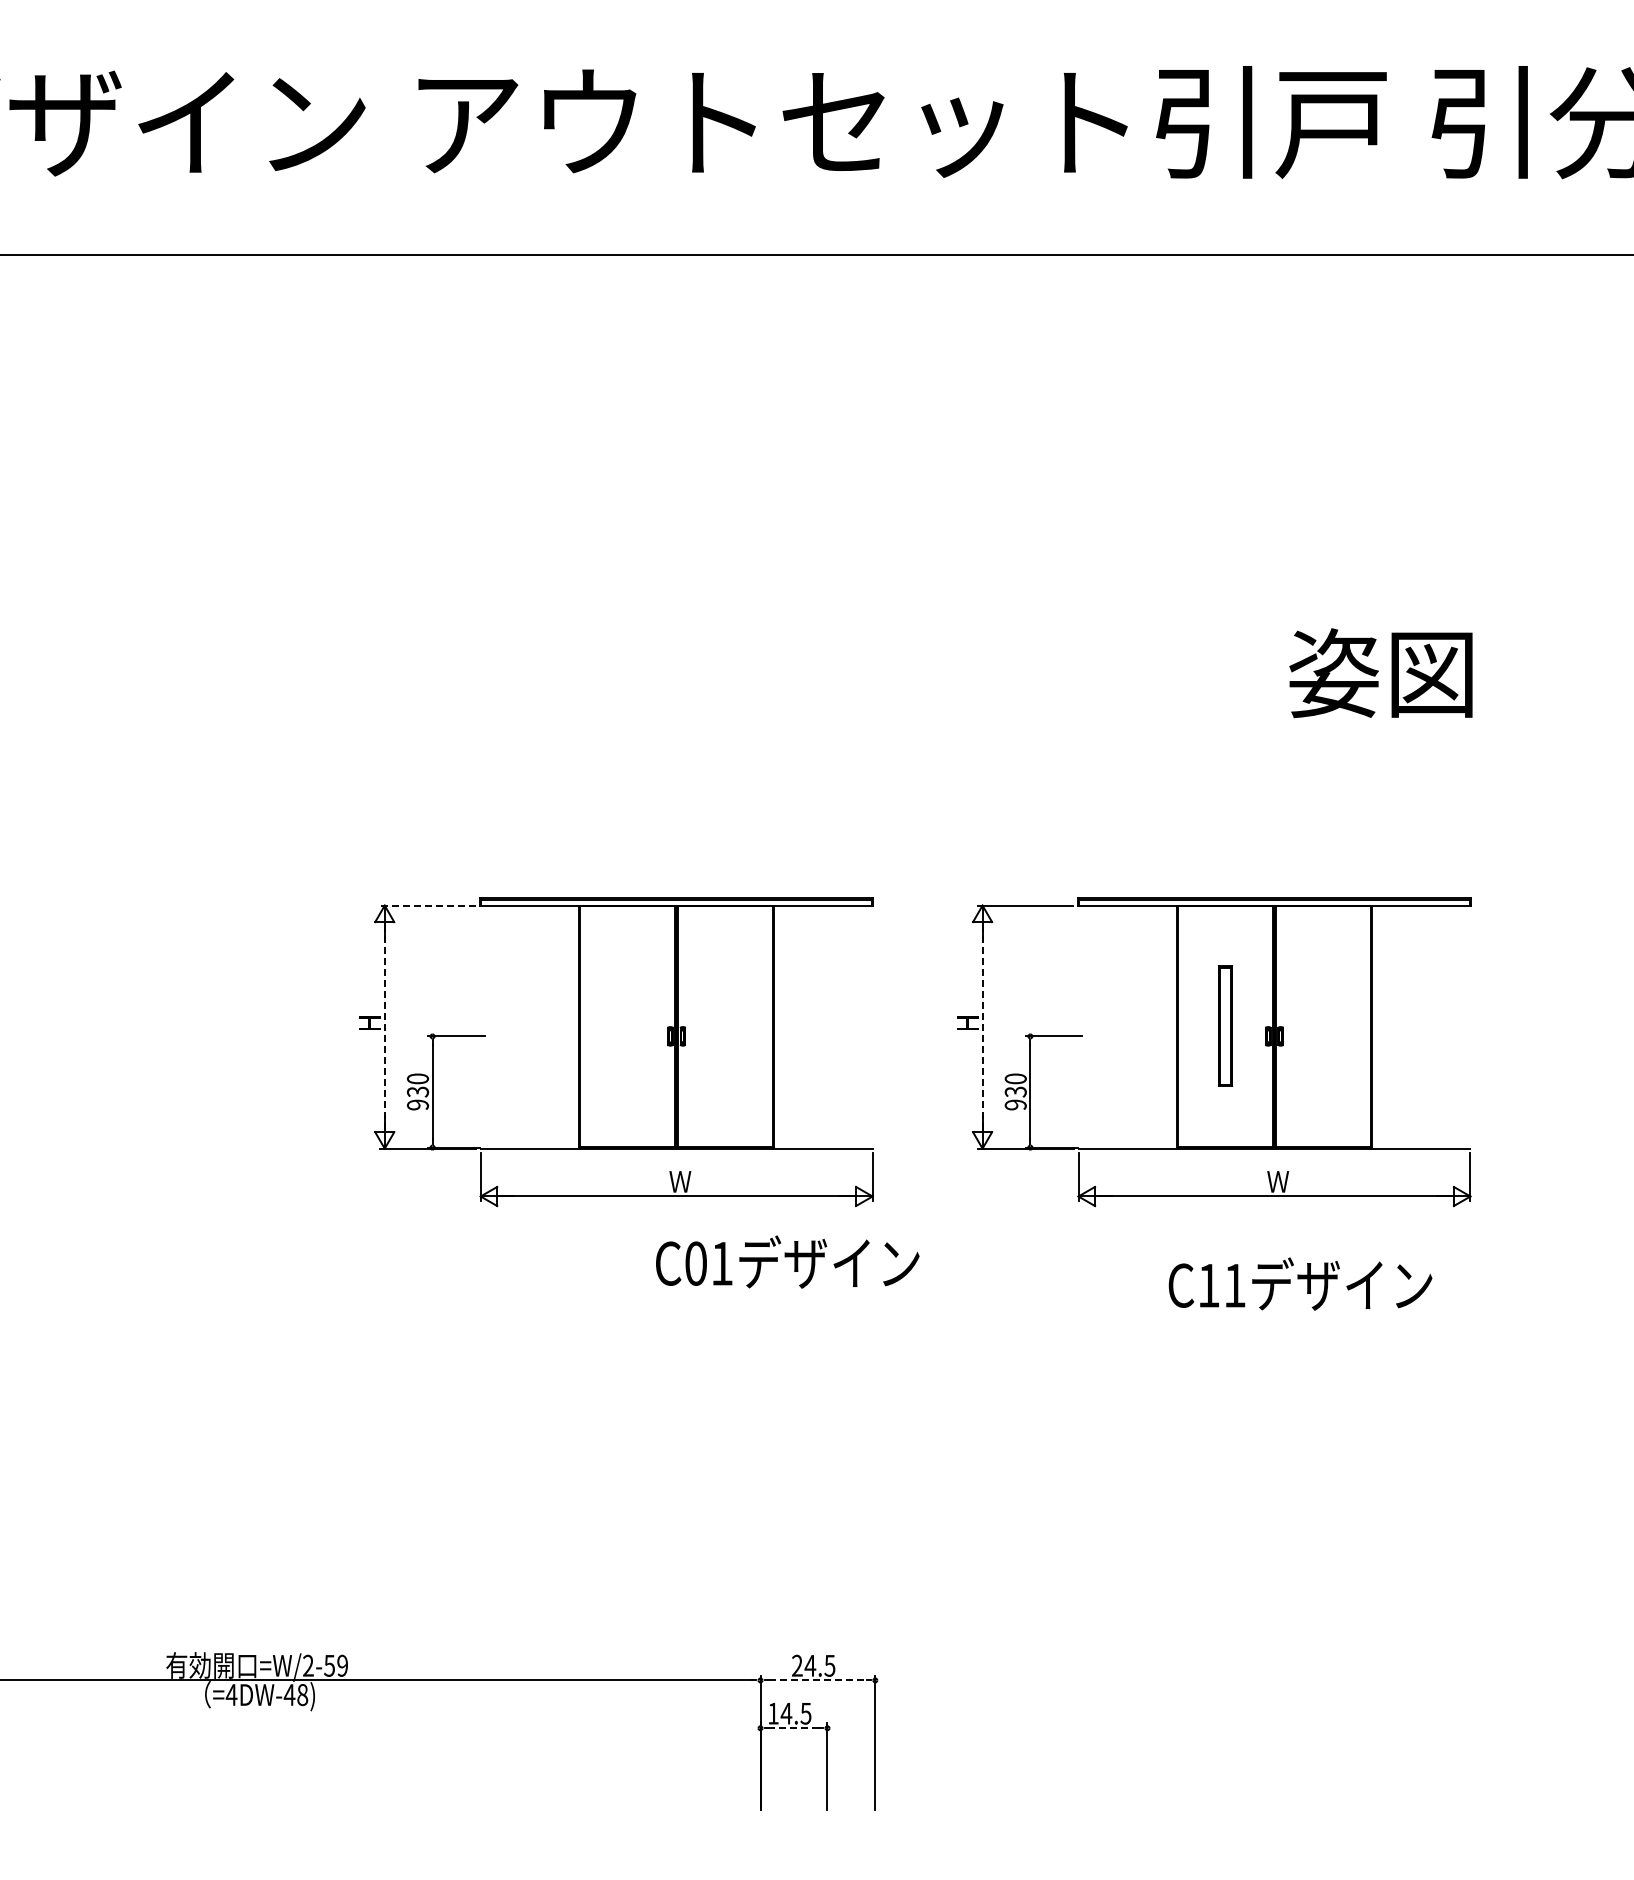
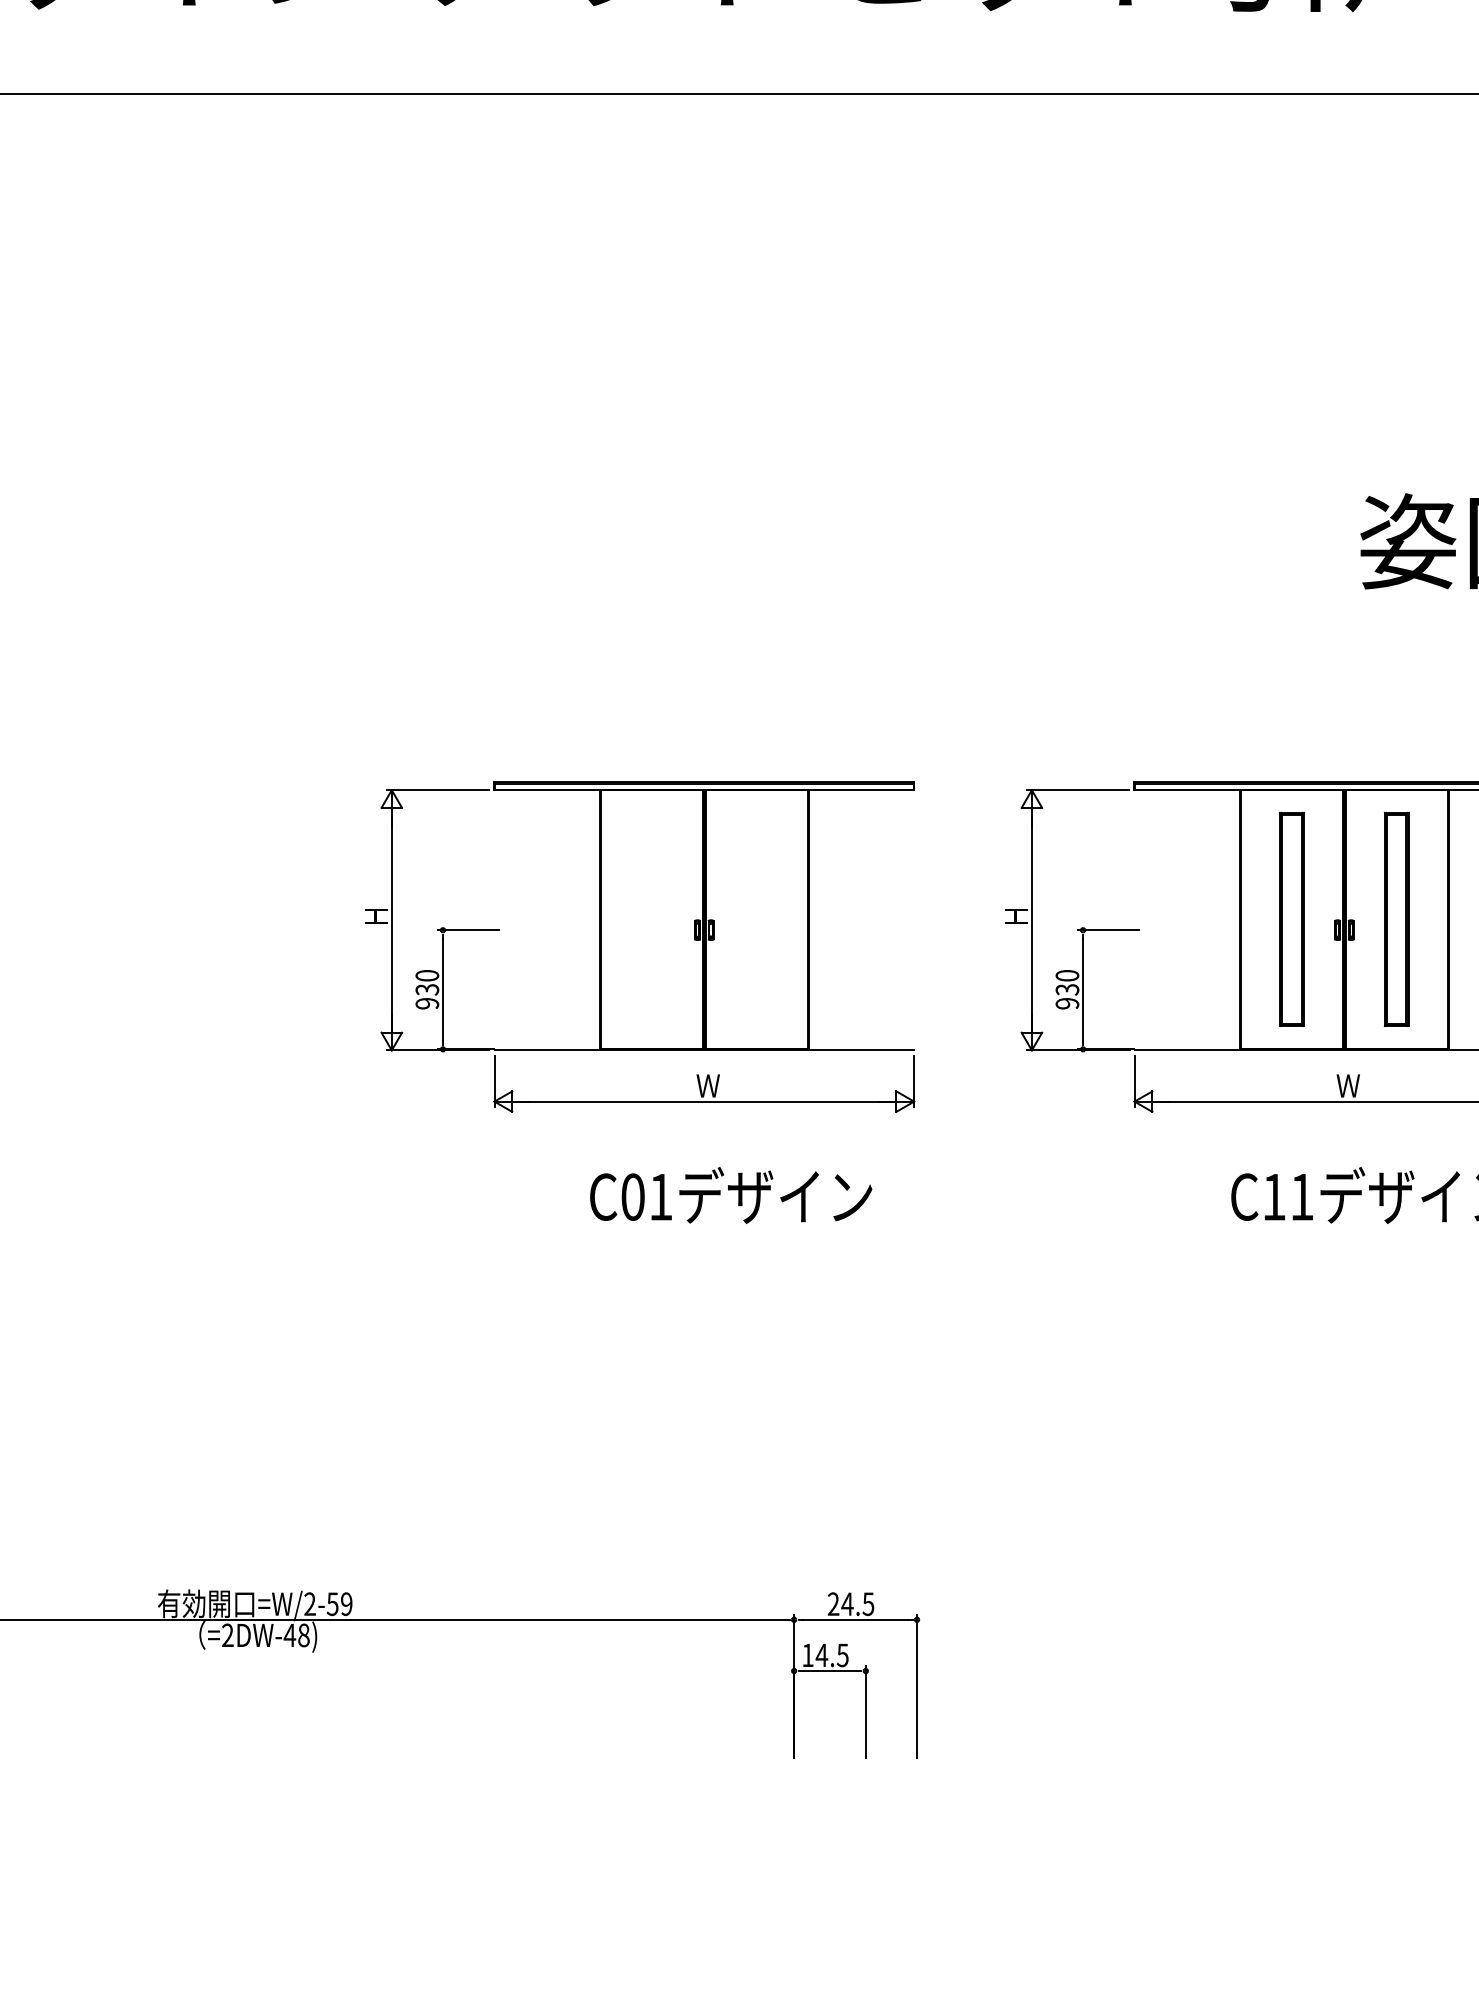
line: (427, 905) -> (437, 790), dashed -> solid
part: (1225, 1025) -> (1291, 918), size x1.67
part: (1323, 1025) -> (1396, 918), added
line: (384, 1026) -> (391, 919), dashed -> solid
line: (982, 1026) -> (1031, 919), dashed -> solid
text: (787, 1261) -> (730, 1194), moved
line: (818, 1680) -> (856, 1619), dashed -> solid
text: (231, 1694) -> (227, 1634), =4DW-48) -> =2DW-48)
line: (793, 1728) -> (829, 1671), dashed -> solid

